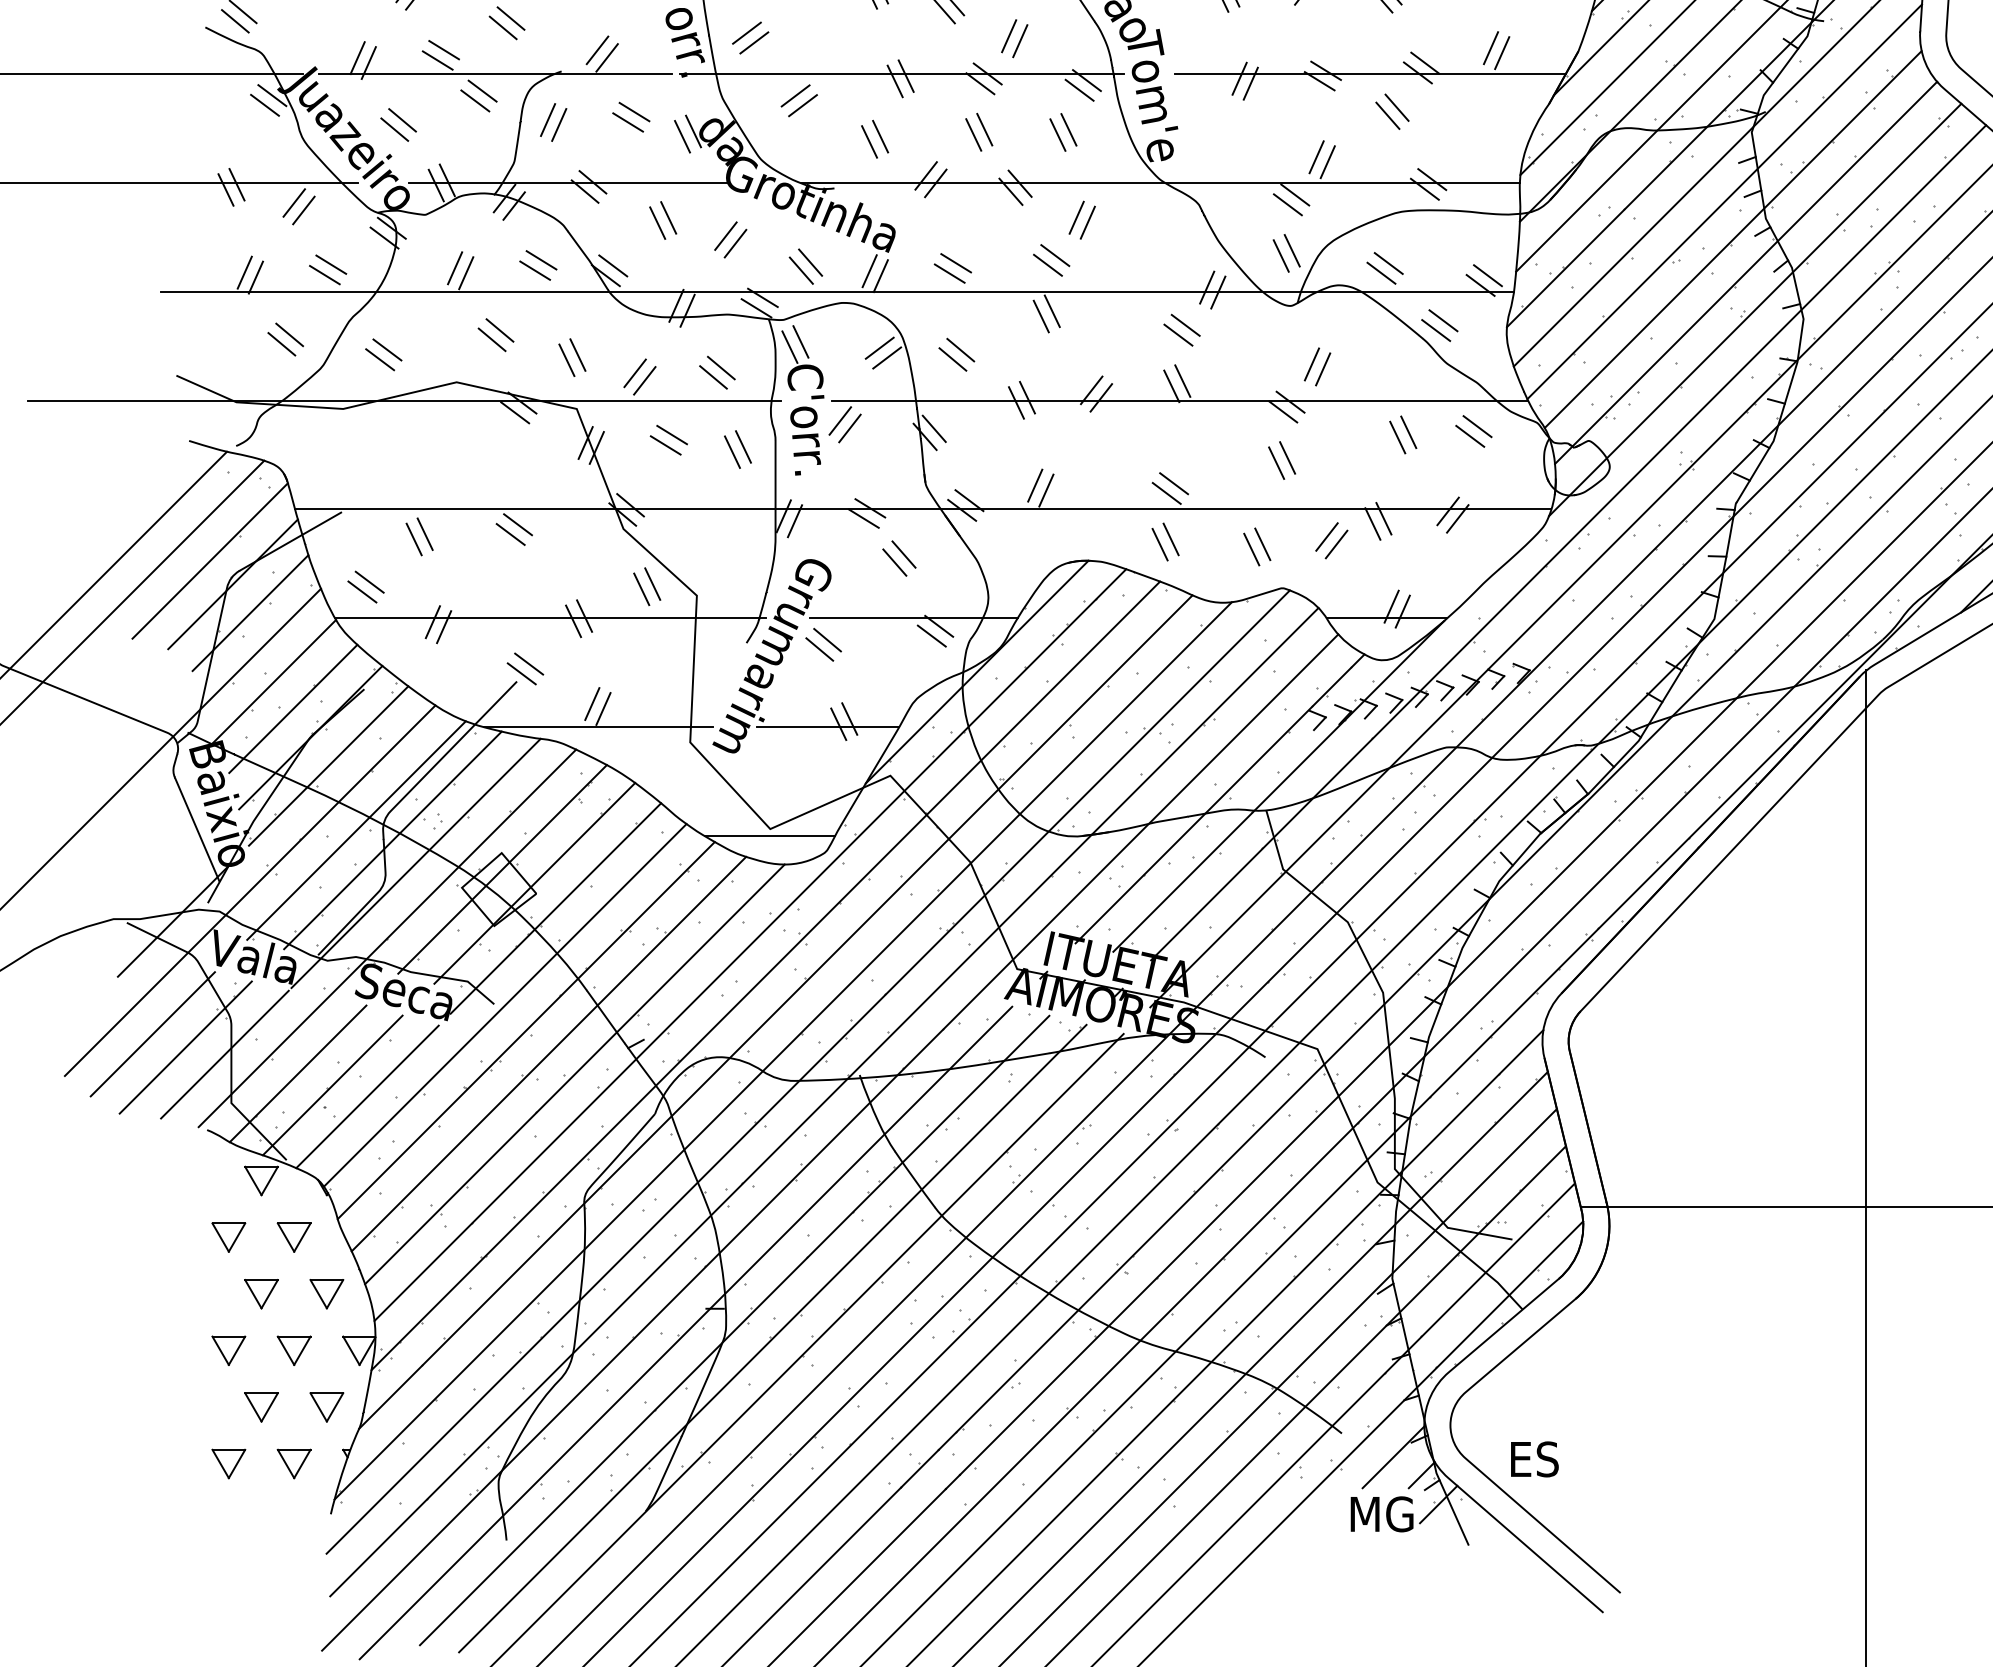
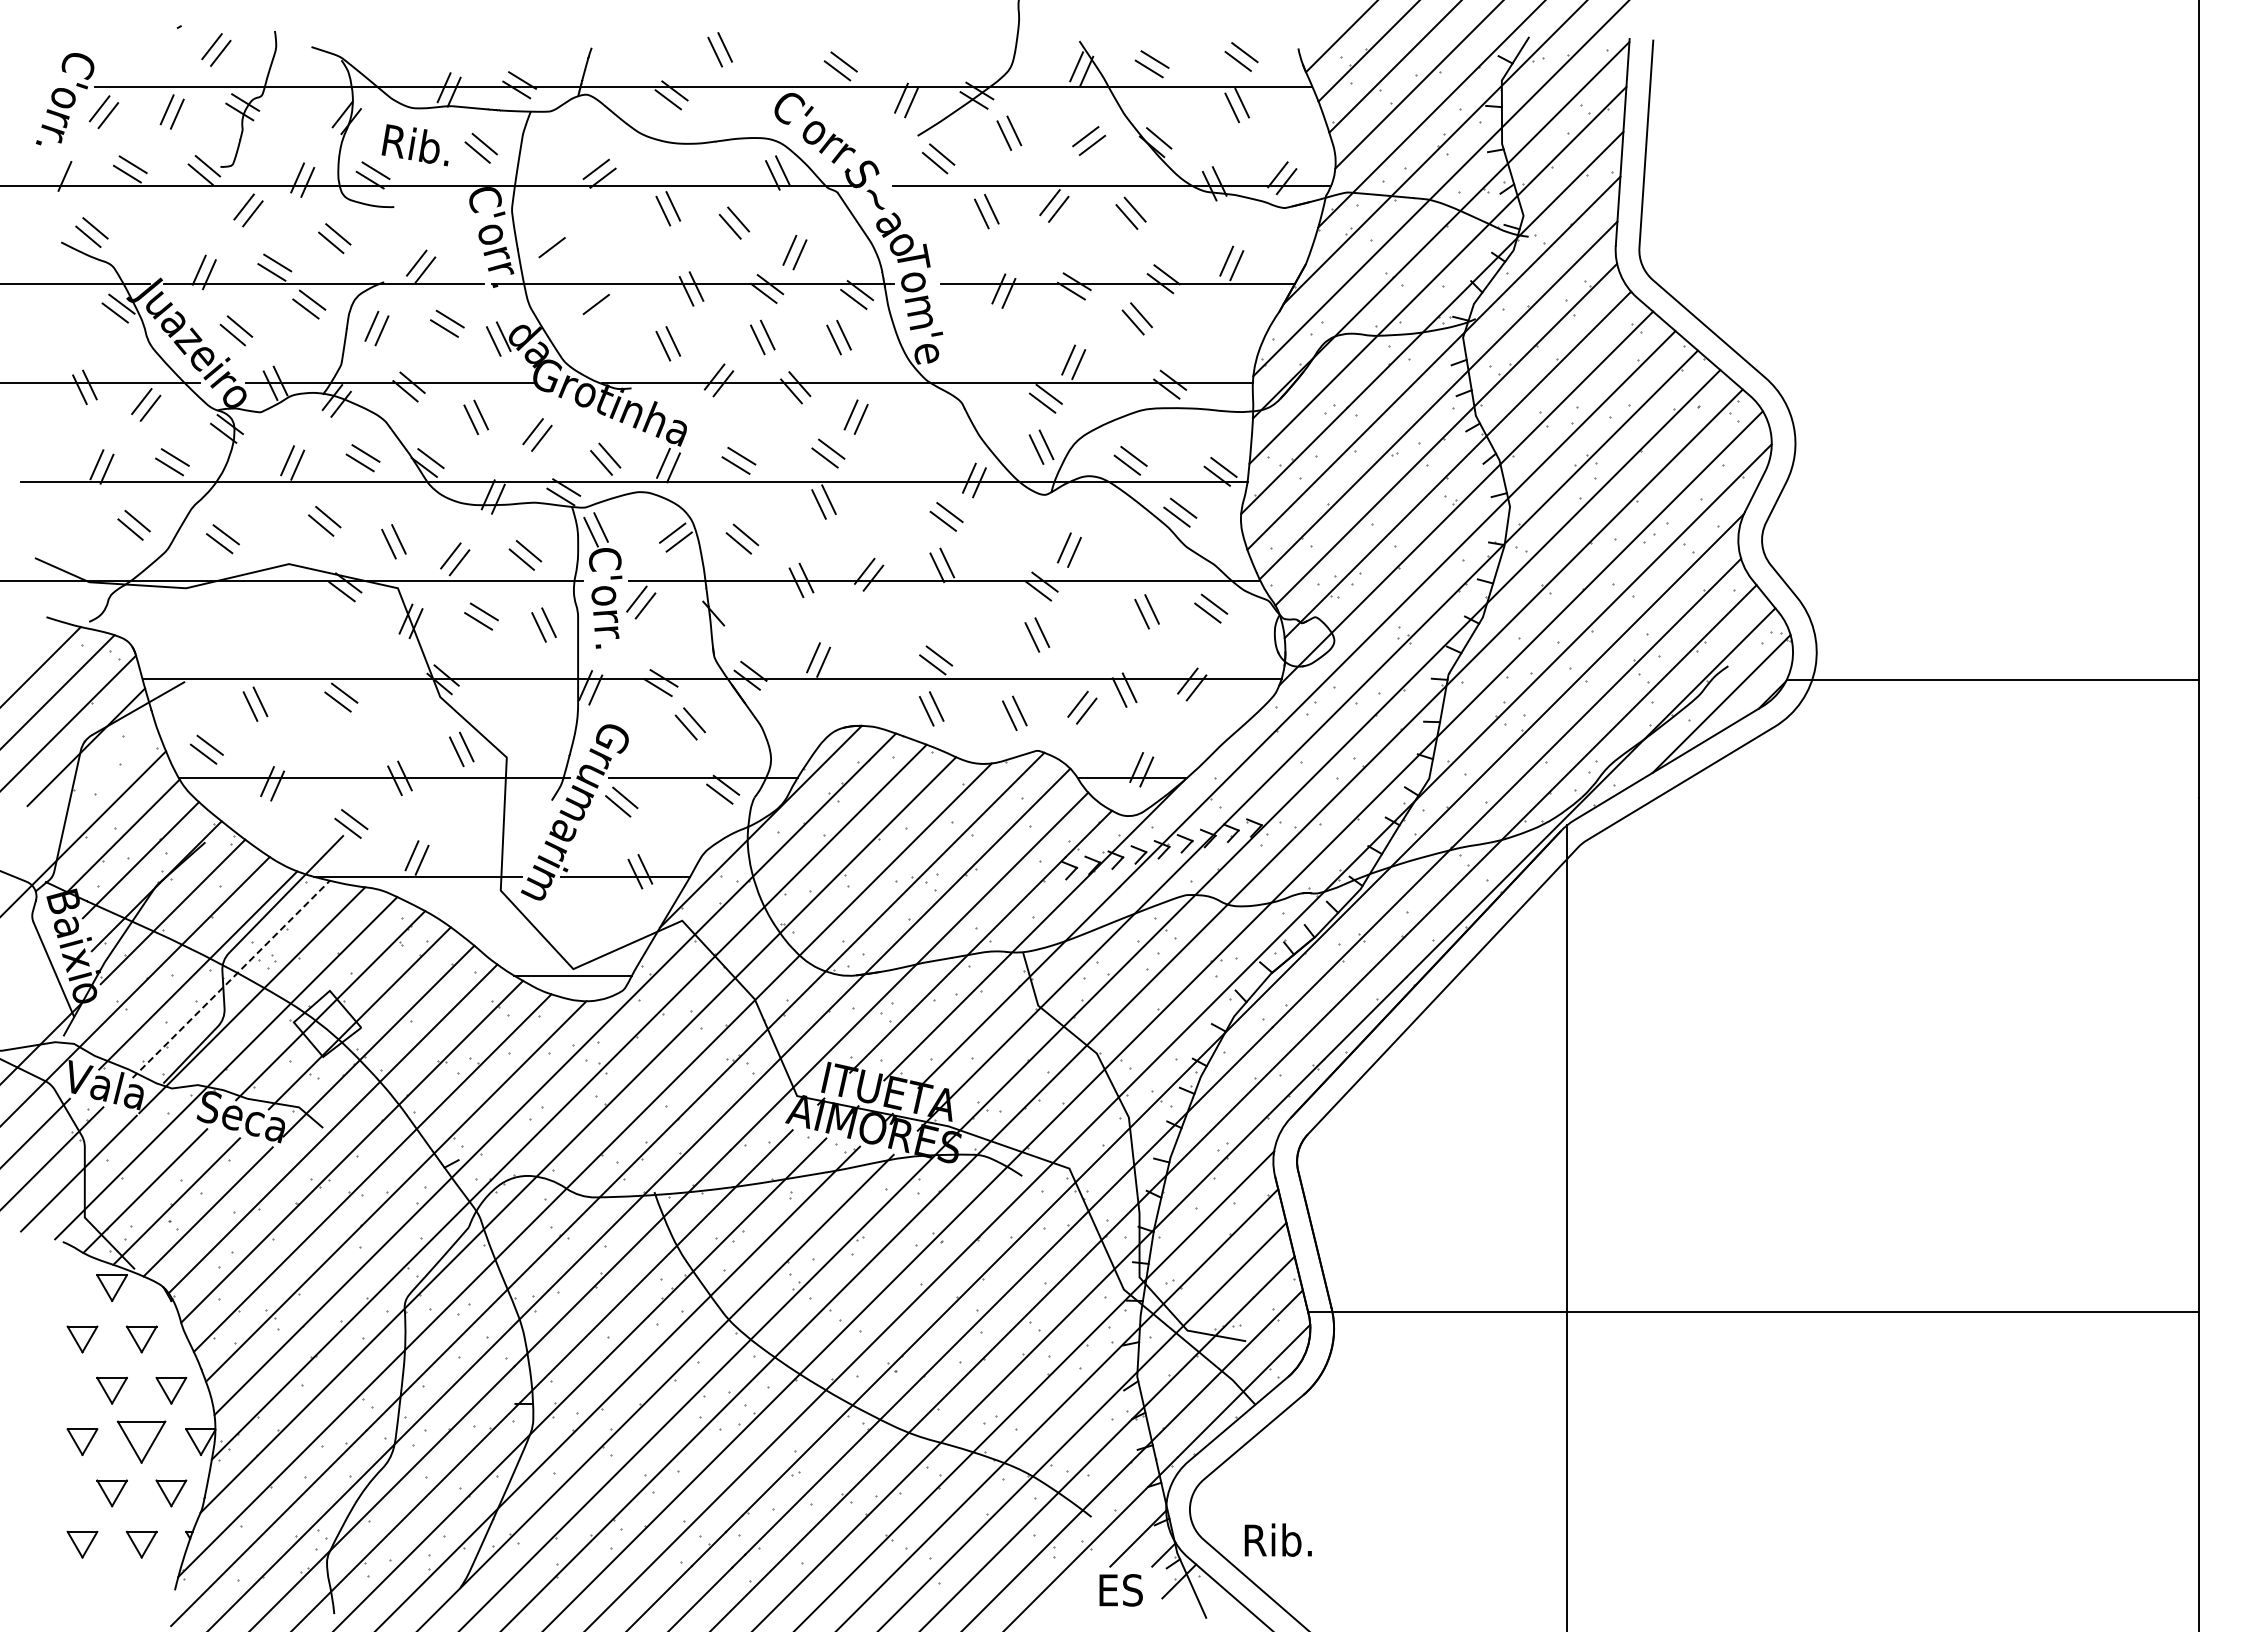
line: (753, 41) -> (558, 255), removed
line: (802, 104) -> (602, 312), removed
line: (933, 429) -> (721, 606), removed
line: (249, 612) -> (101, 772), removed
line: (393, 840) -> (231, 979), solid -> dashed
part: (293, 1350) -> (141, 1441), size x1.6
text: (1549, 1458) -> (1279, 1539), ES -> Rib.
text: (1383, 1514) -> (1129, 1590), MG -> ES

